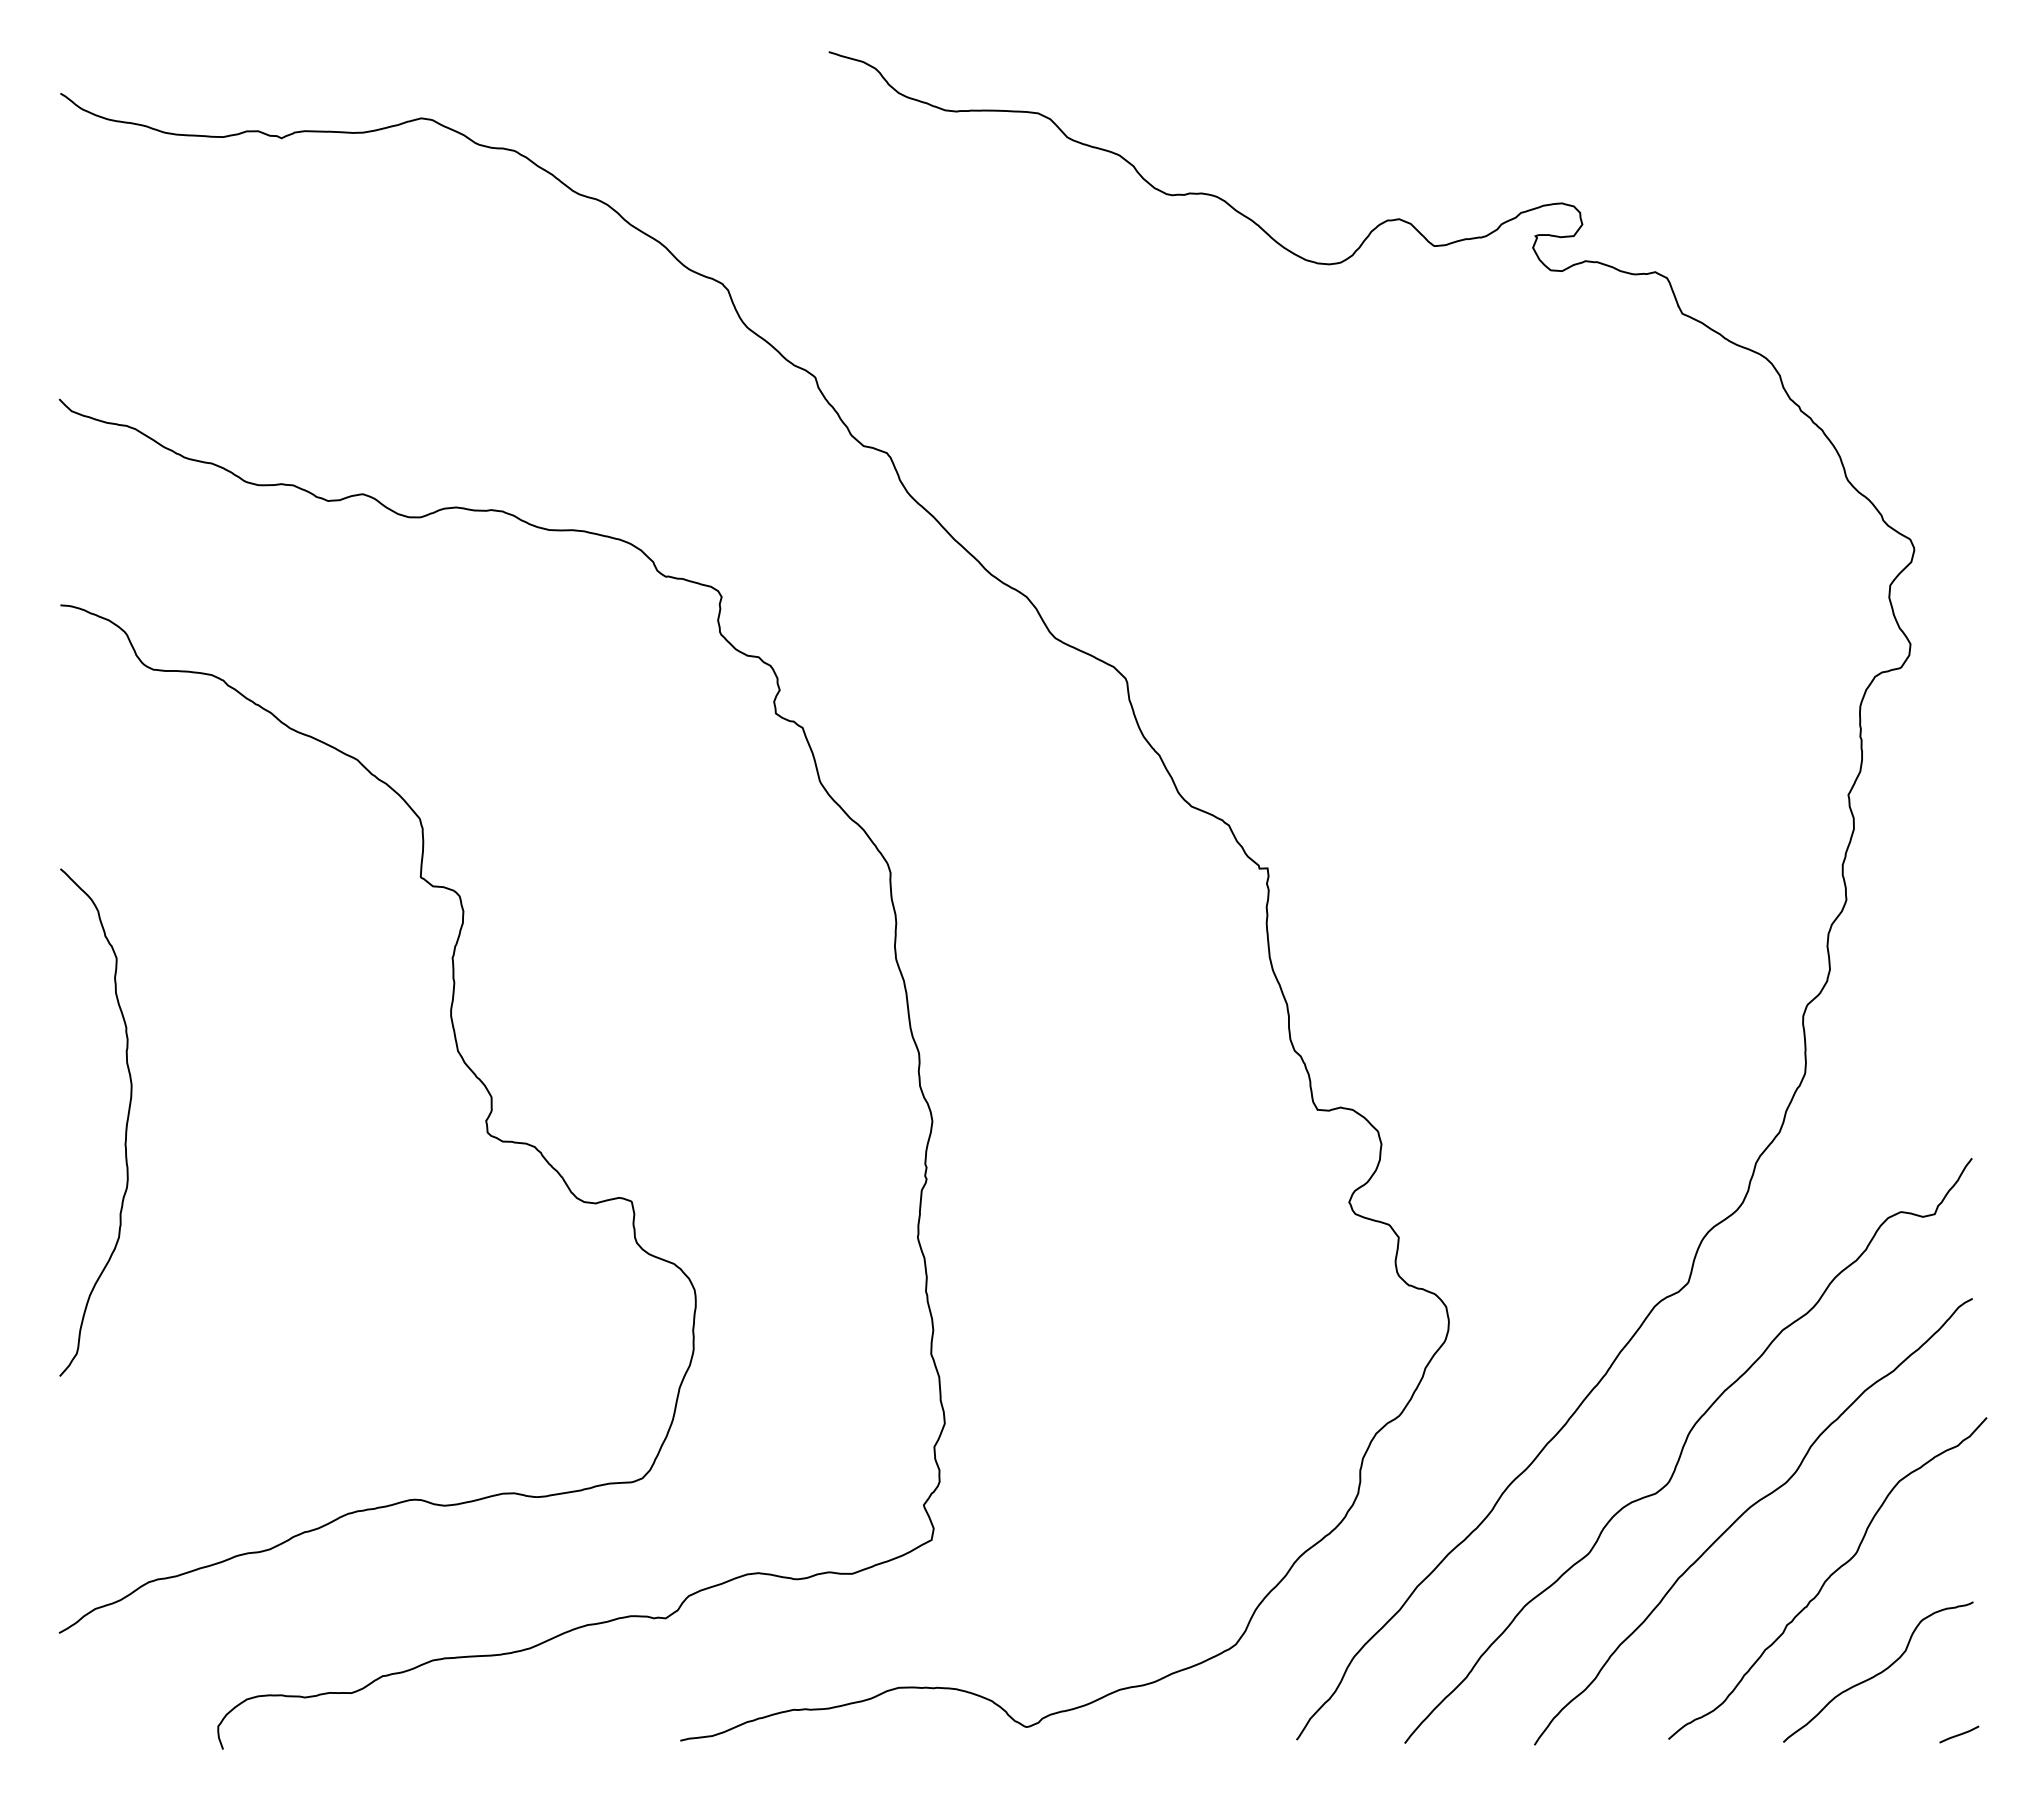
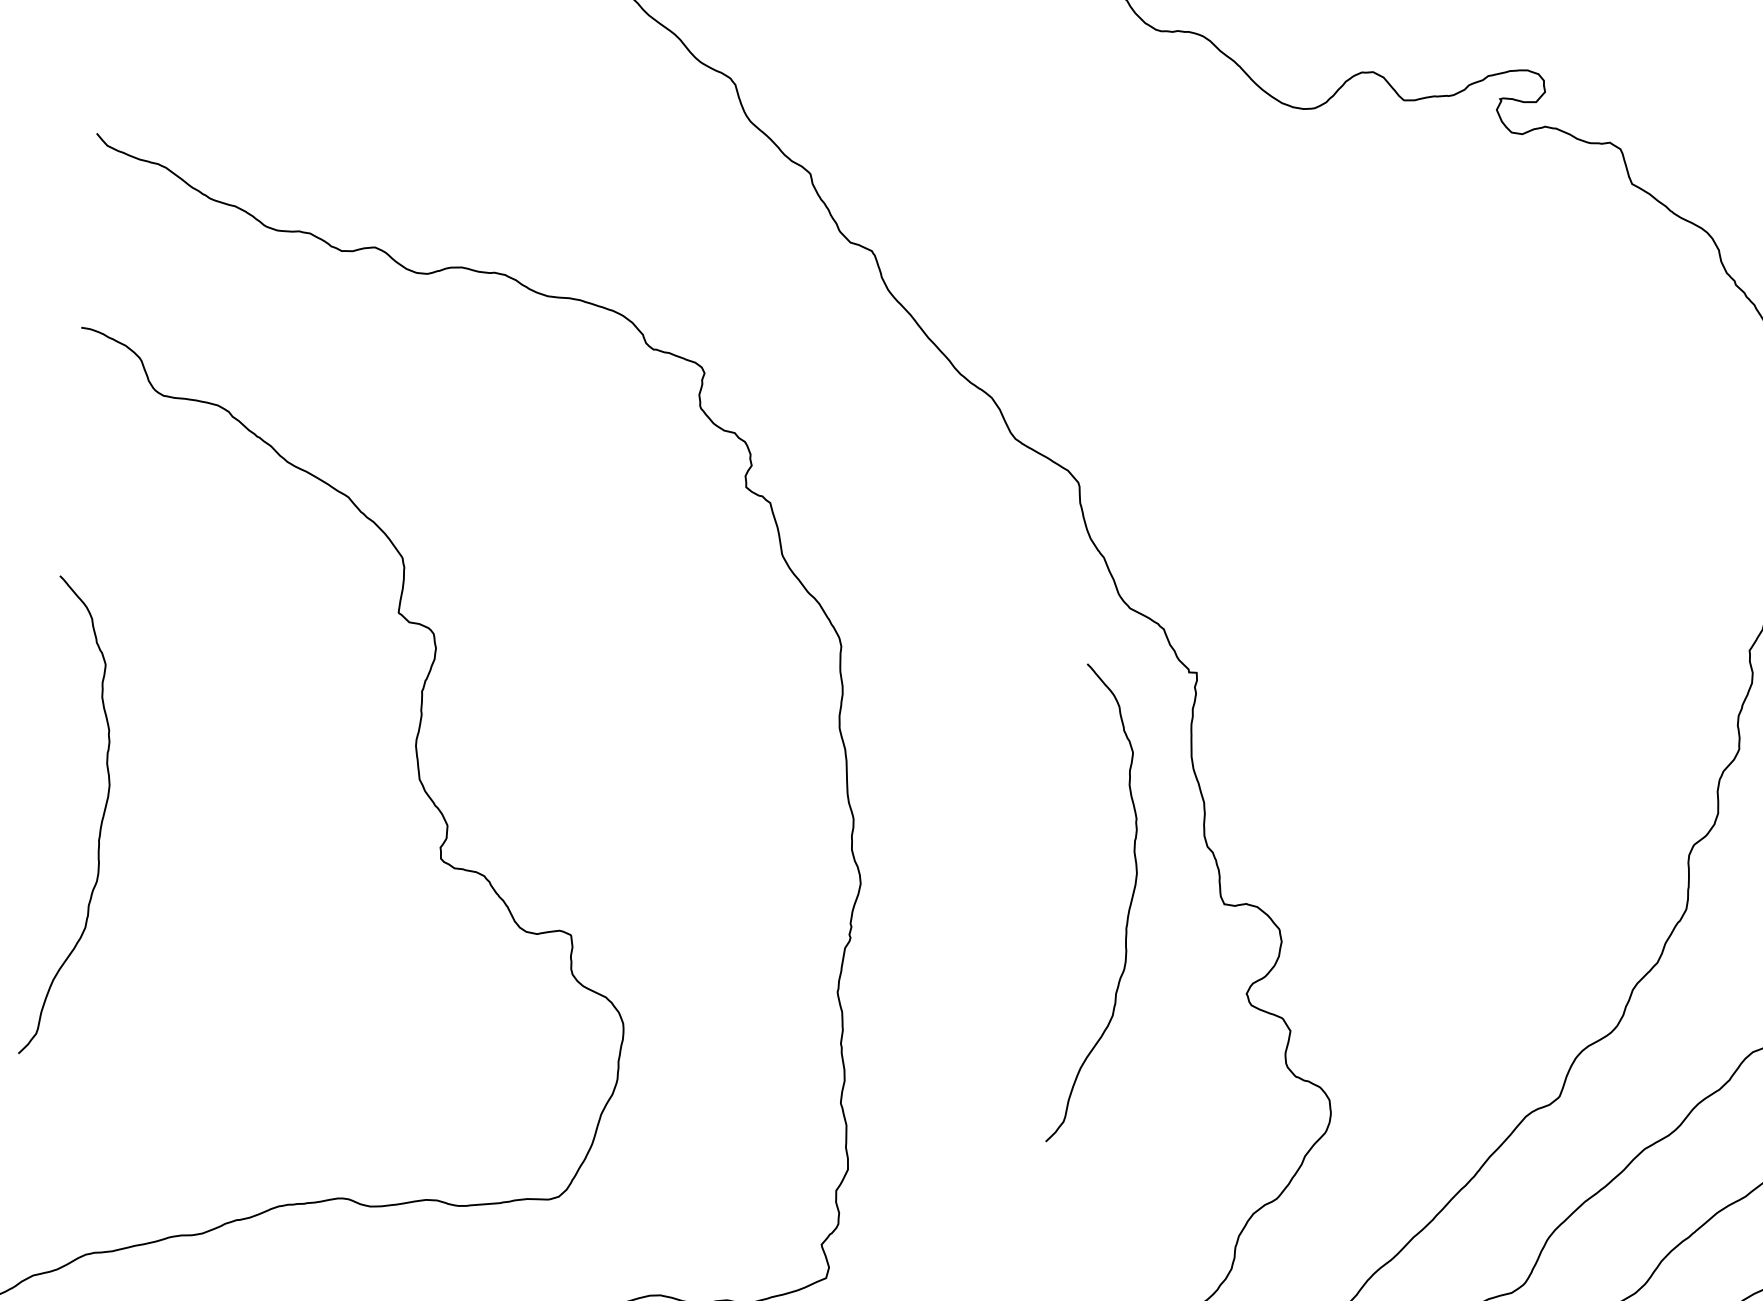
curve: (1216, 1126) -> (1127, 911), added

